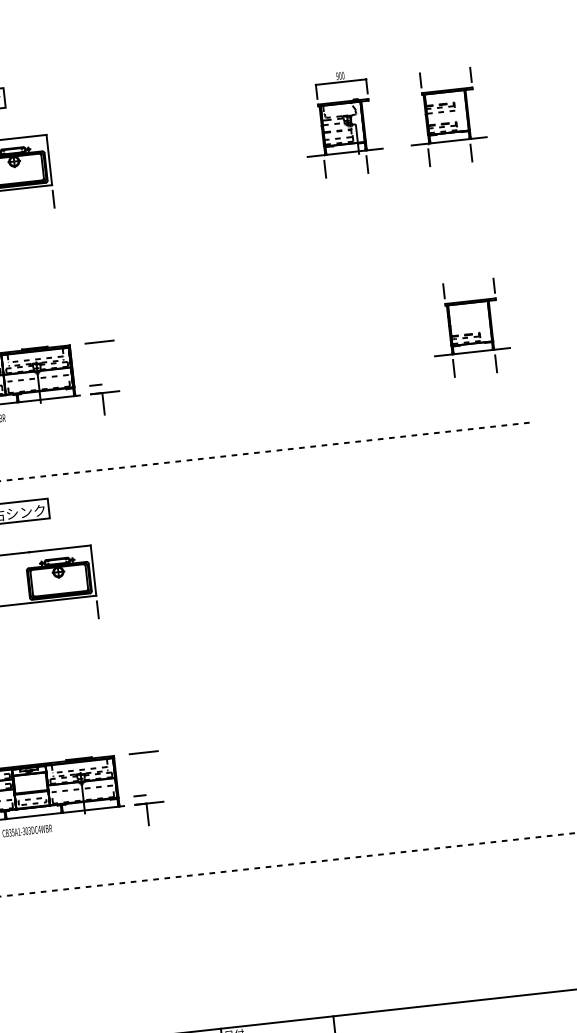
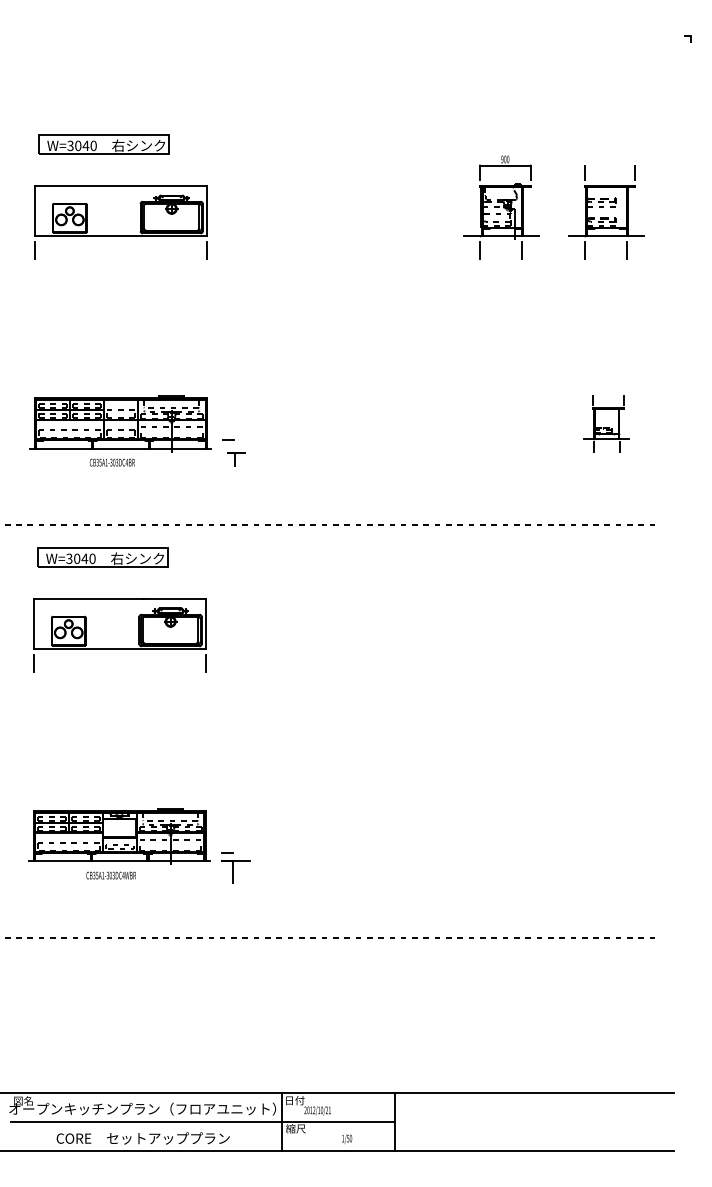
part: (470, 328) -> (606, 424), size x0.6
line: (99, 342) -> (236, 397), removed
part: (106, 403) -> (236, 459), size x0.6
line: (143, 752) -> (235, 810), removed

